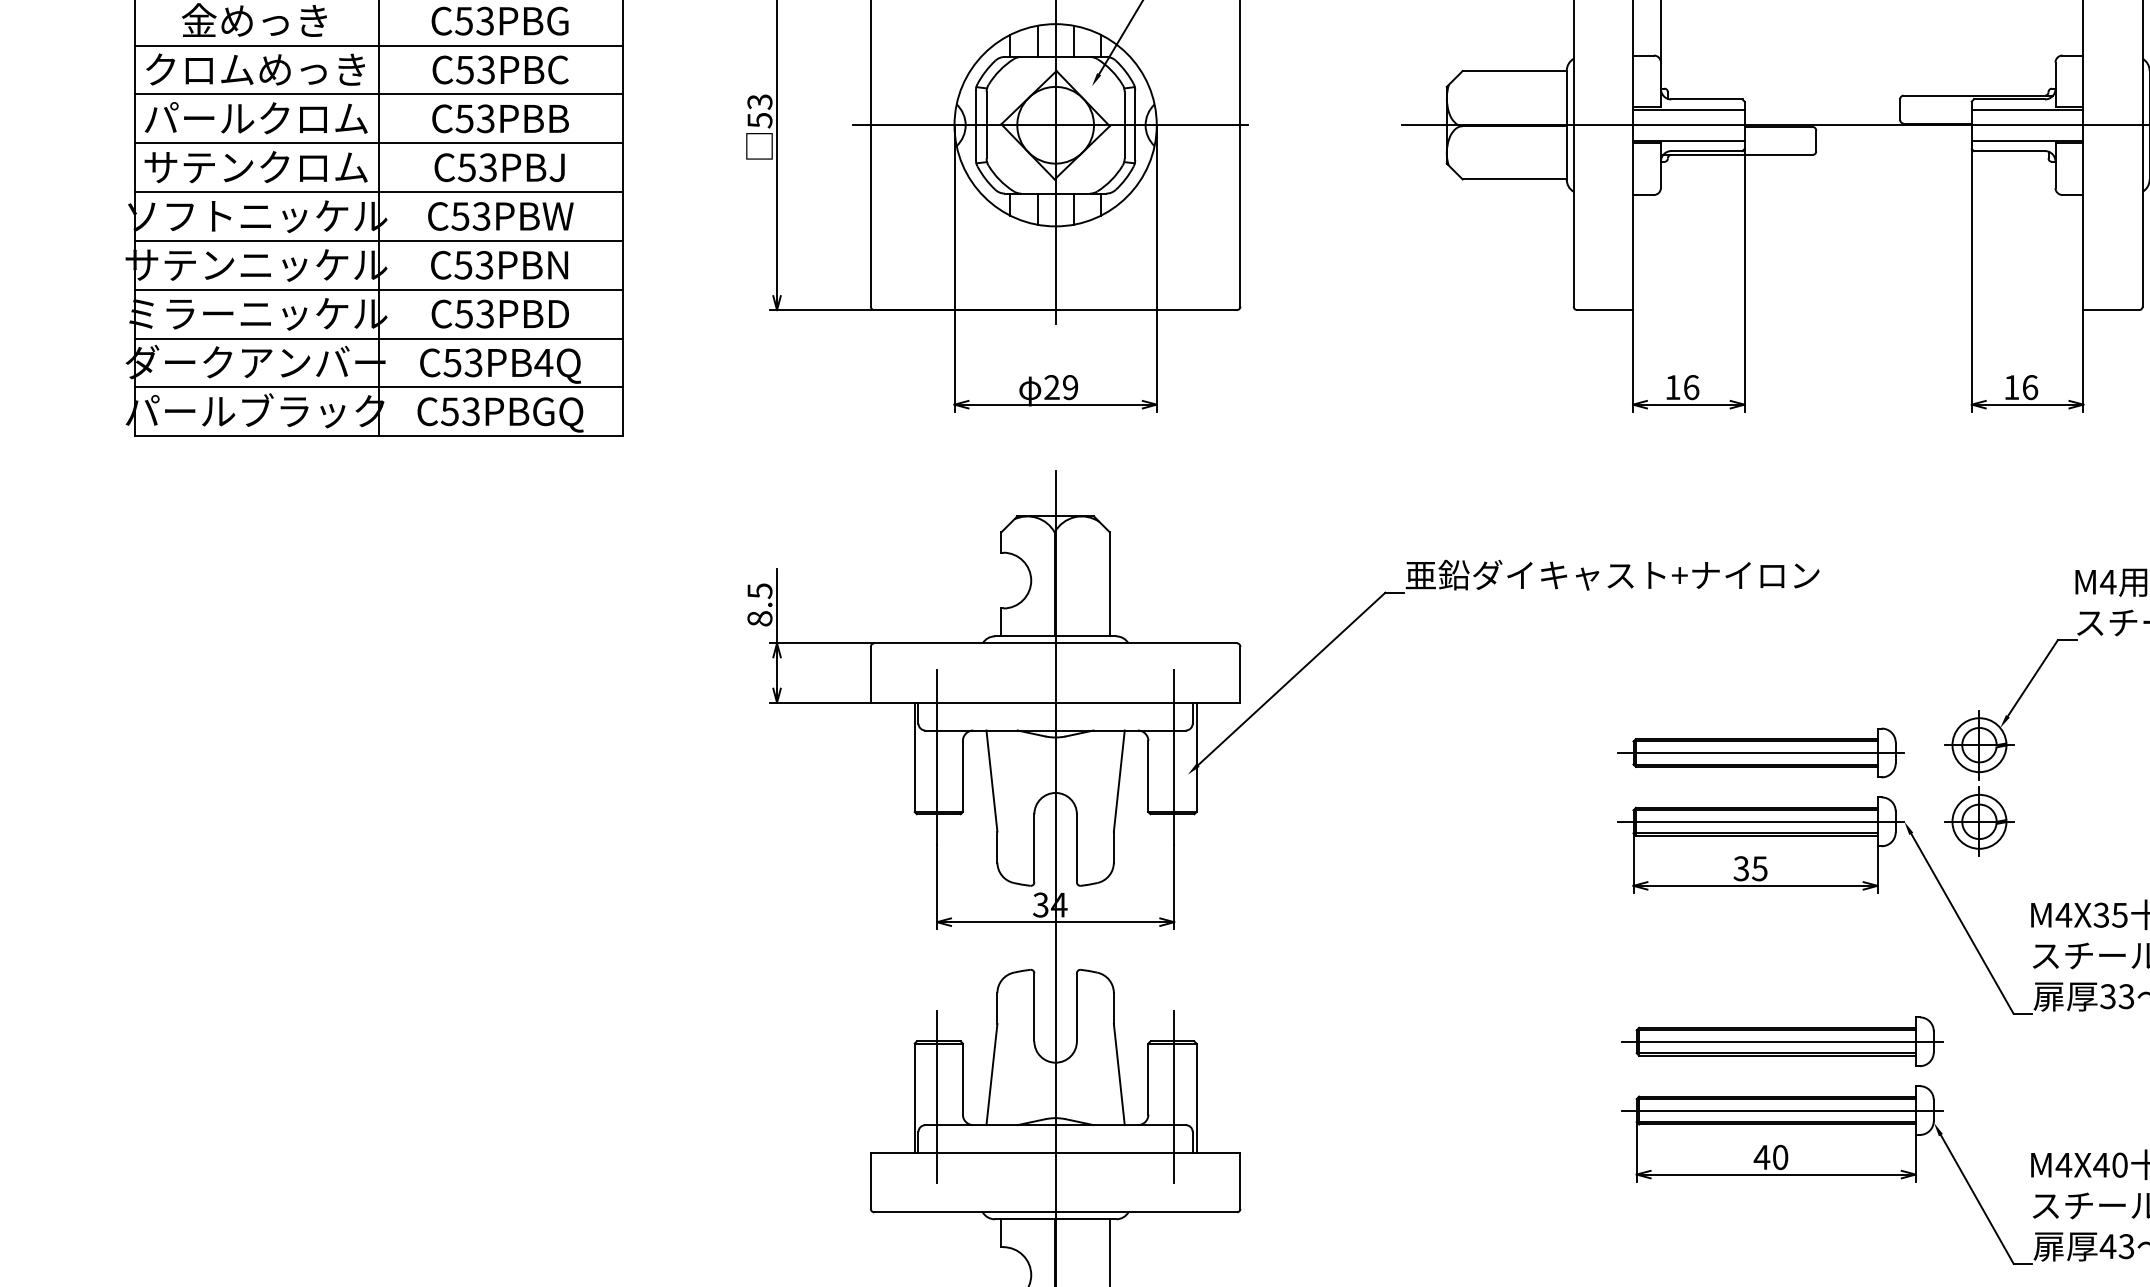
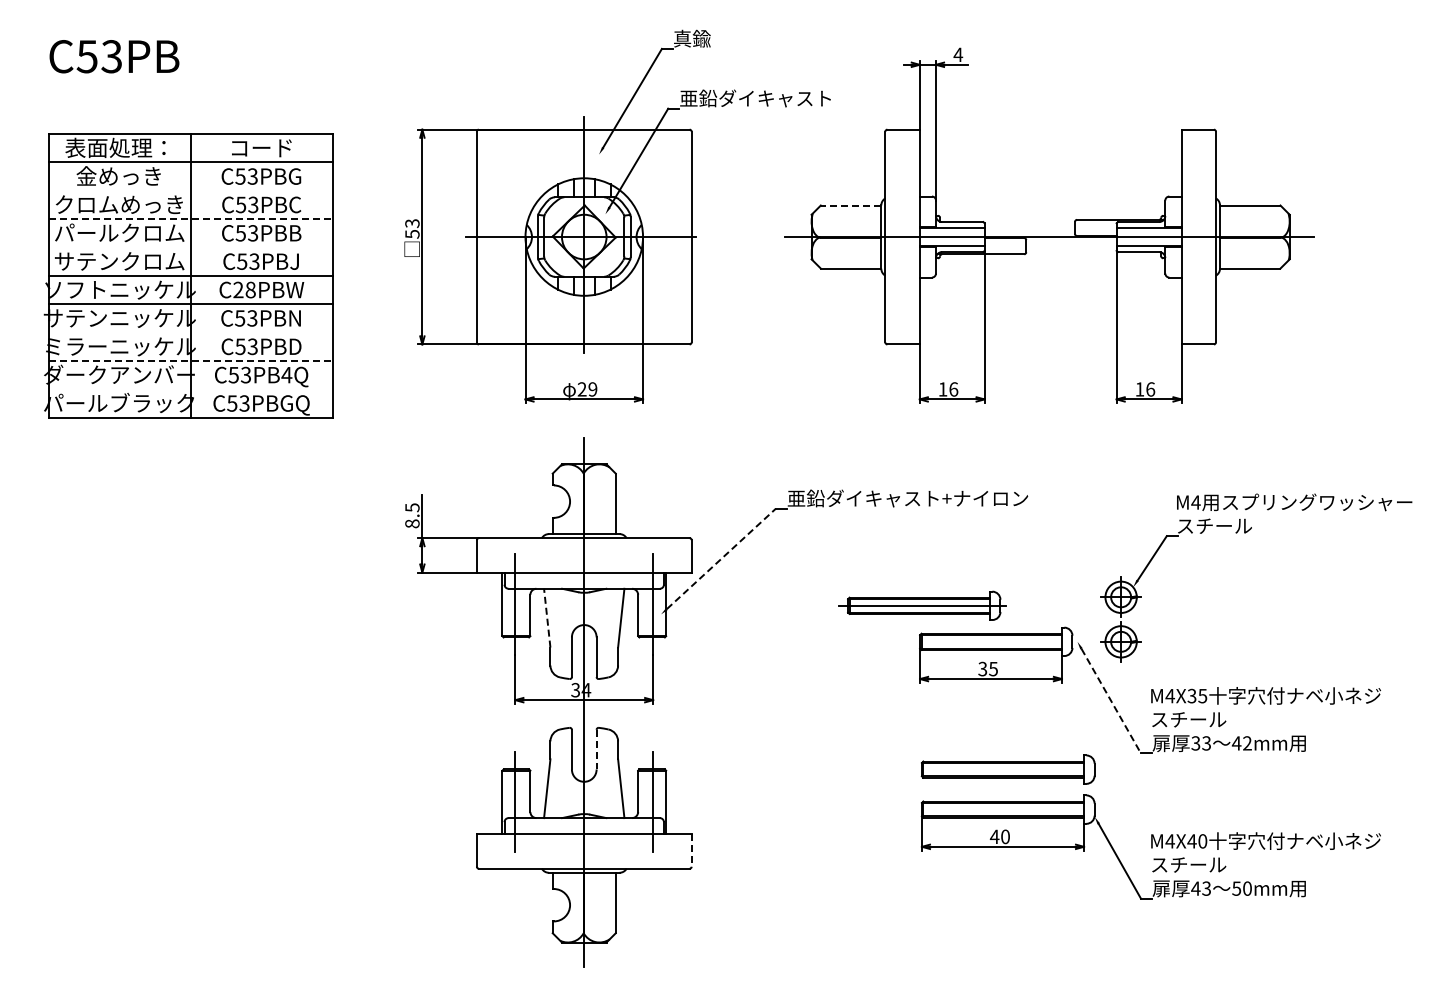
line: (378, 45) -> (190, 190), removed
line: (1513, 70) -> (850, 205), solid -> dashed
line: (379, 95) -> (191, 219), solid -> dashed
line: (378, 143) -> (190, 247), removed
text: (470, 215) -> (244, 289), C53PBW -> C28PBW
line: (378, 289) -> (190, 332), removed
line: (379, 337) -> (191, 360), solid -> dashed
line: (378, 387) -> (190, 389), removed
line: (1291, 678) -> (721, 558), solid -> dashed
part: (1761, 752) -> (922, 605), moved
line: (992, 781) -> (547, 618), solid -> dashed
line: (1761, 821) -> (994, 641), removed
line: (1962, 924) -> (1111, 701), solid -> dashed
line: (1076, 1007) -> (596, 749), solid -> dashed
line: (1782, 1041) -> (1006, 769), removed
line: (1782, 1110) -> (1006, 809), removed
line: (1240, 1182) -> (691, 851), solid -> dashed

